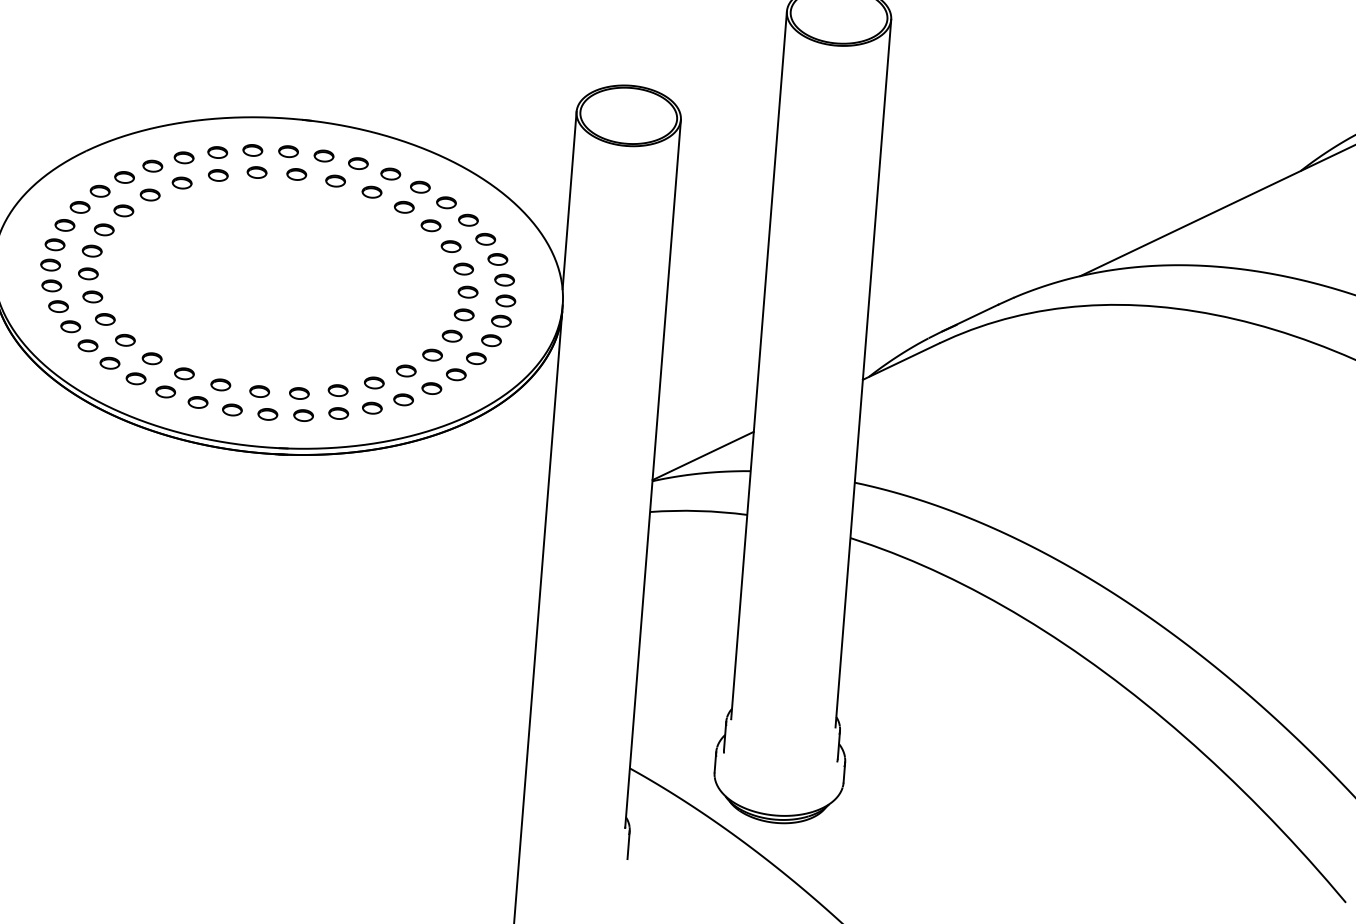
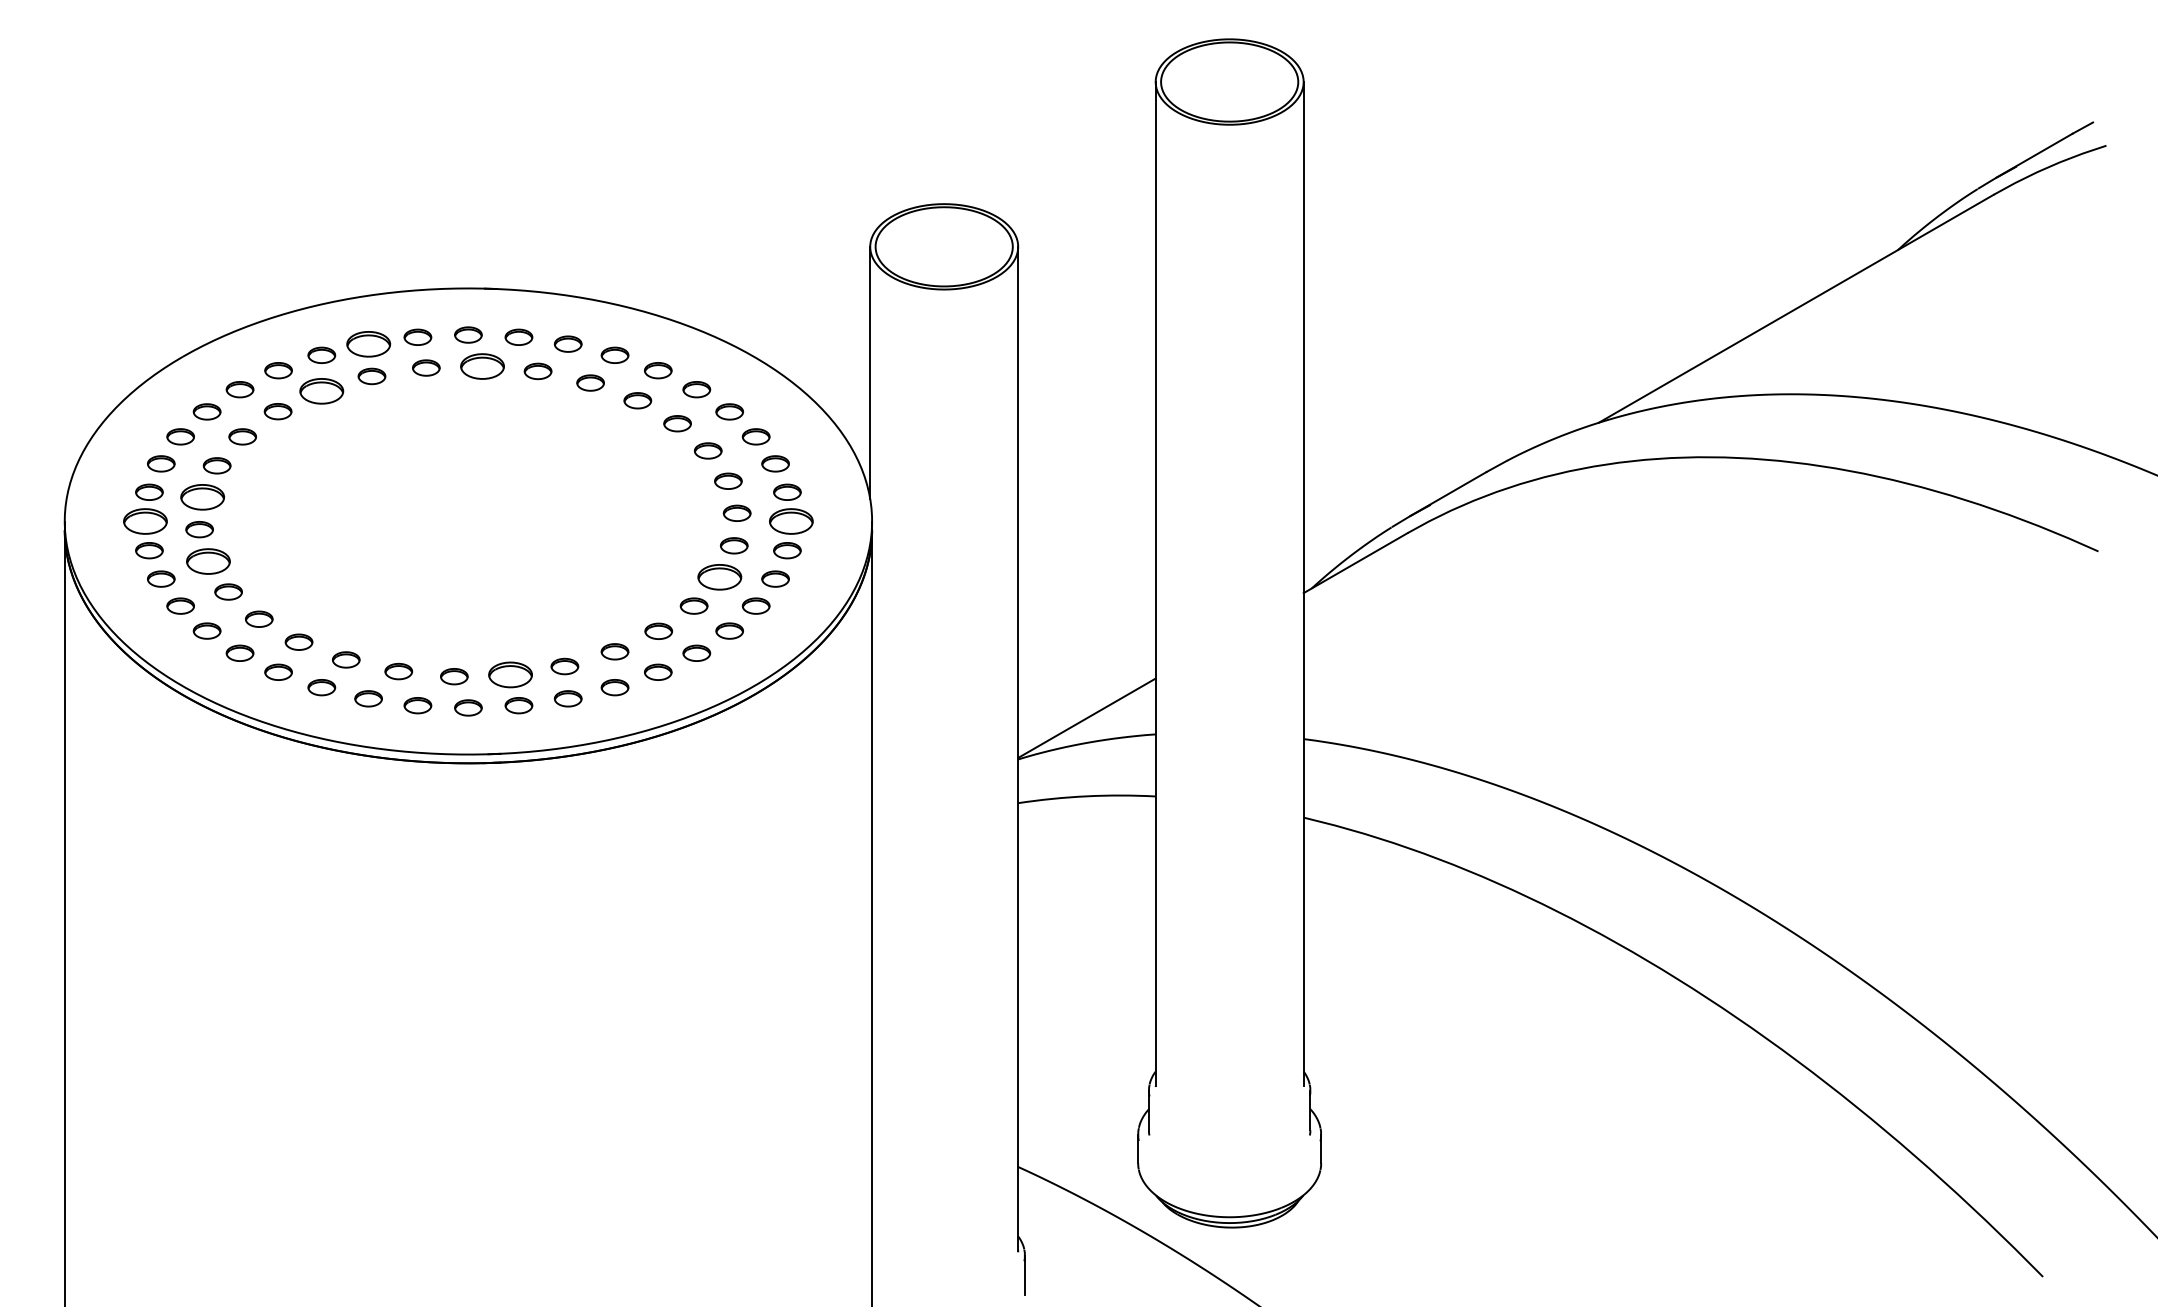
part: (217, 152) -> (368, 343), size x1.6
part: (296, 173) -> (482, 365), size x1.6
part: (181, 182) -> (321, 390), size x1.6
part: (92, 250) -> (202, 496), size x1.6
part: (50, 265) -> (145, 521), size x1.6
part: (92, 296) -> (208, 561), size x1.6
part: (505, 300) -> (791, 521), size x1.6
part: (452, 335) -> (719, 576), size x1.6
part: (299, 393) -> (510, 674), size x1.6

